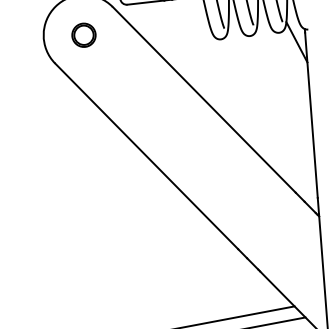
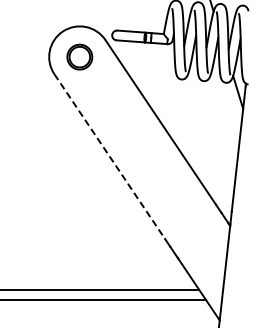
circle: (83, 34) -> (79, 56), size x1.4
line: (147, 157) -> (110, 157), solid -> dashed

